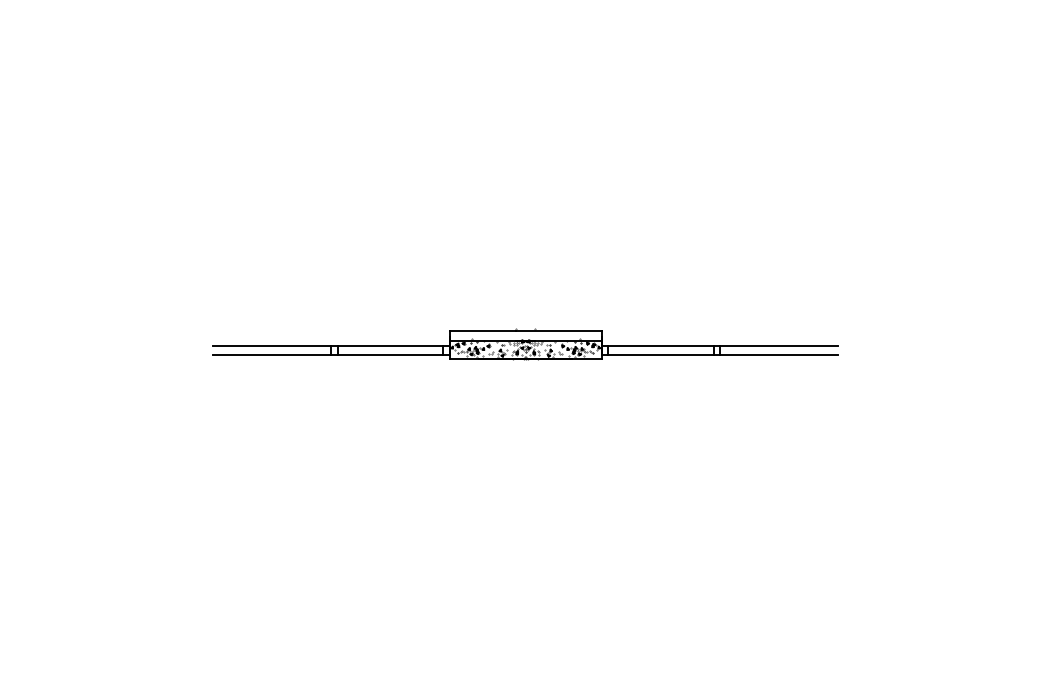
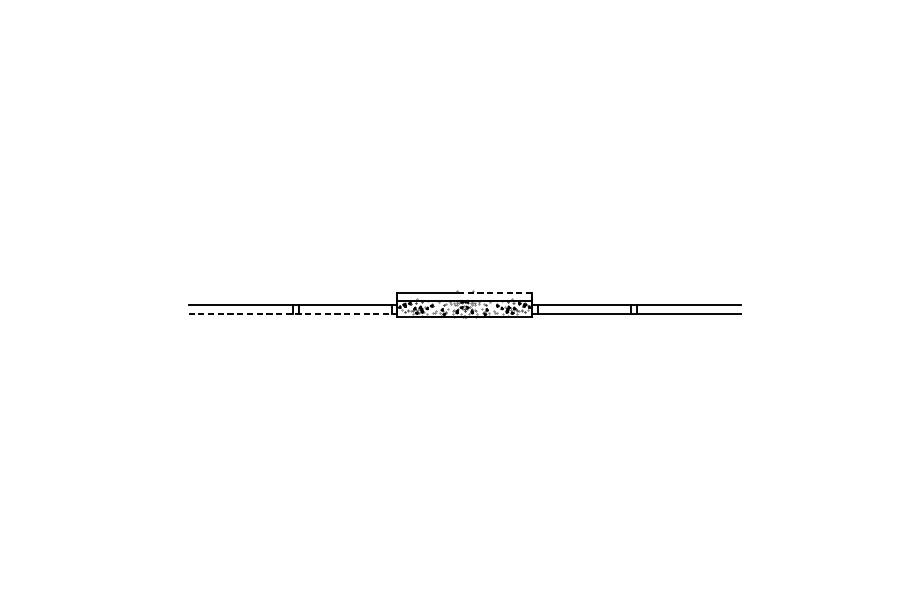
line: (559, 331) -> (494, 292), solid -> dashed
line: (331, 354) -> (293, 313), solid -> dashed

